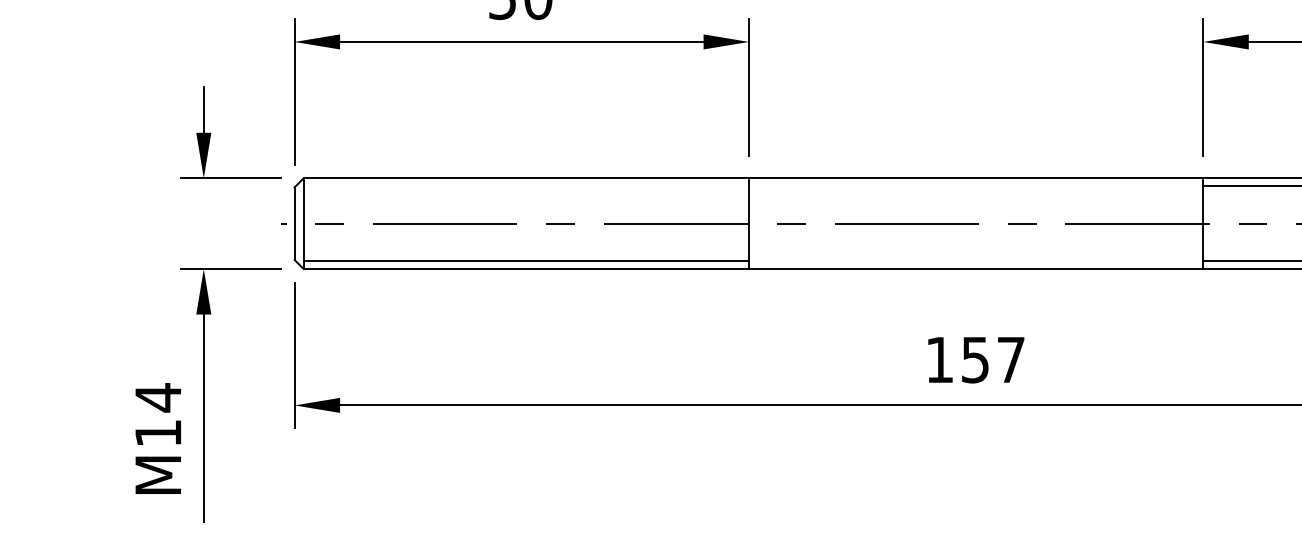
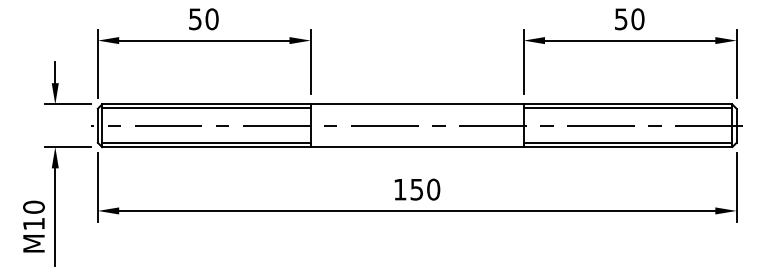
line: (526, 186) -> (206, 108), added
text: (1010, 359) -> (433, 189), 157 -> 150
text: (157, 398) -> (33, 207), 14 -> 10

